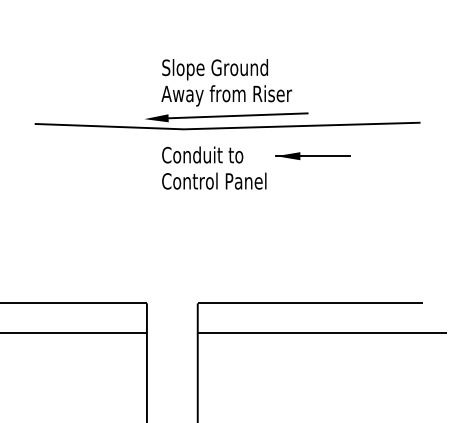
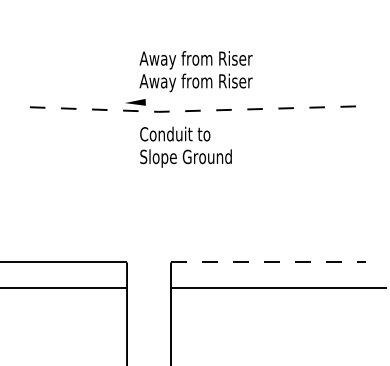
text: (226, 69) -> (195, 60), Slope Ground -> Away from Riser
line: (237, 116) -> (205, 100), removed
line: (226, 127) -> (195, 110), solid -> dashed
part: (312, 155) -> (270, 134), removed
text: (214, 183) -> (185, 158), Control Panel -> Slope Ground
line: (310, 303) -> (268, 262), solid -> dashed

